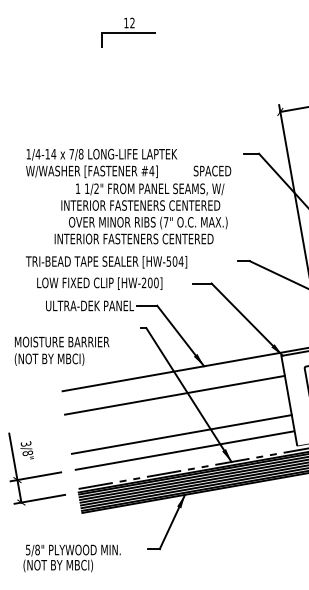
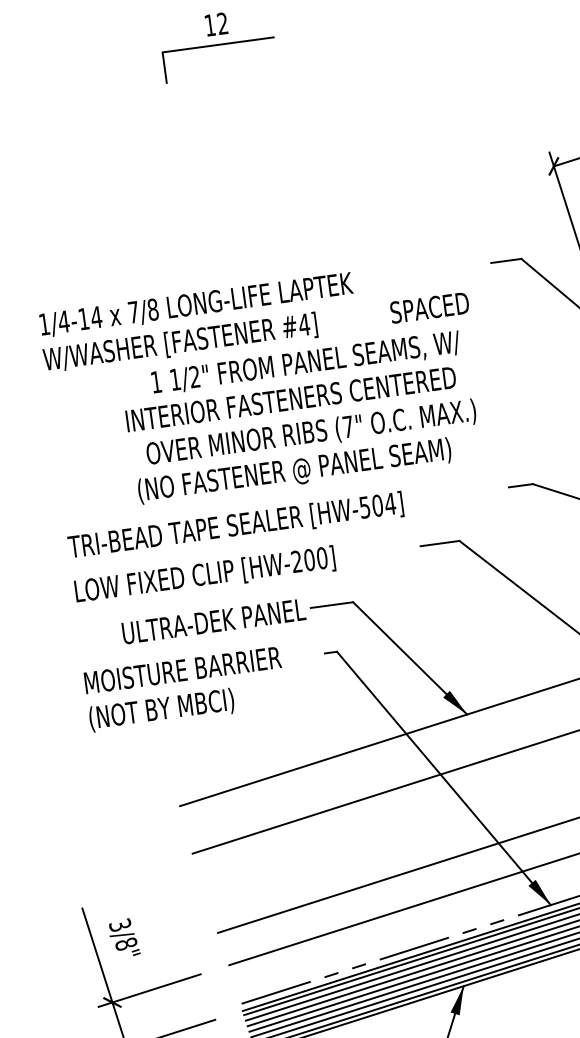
text: (133, 239) -> (285, 471), INTERIOR FASTENERS CENTERED -> (NO FASTENER @ PANEL SEAM)
text: (99, 283) -> (204, 575), moved
text: (61, 350) -> (183, 687), moved

